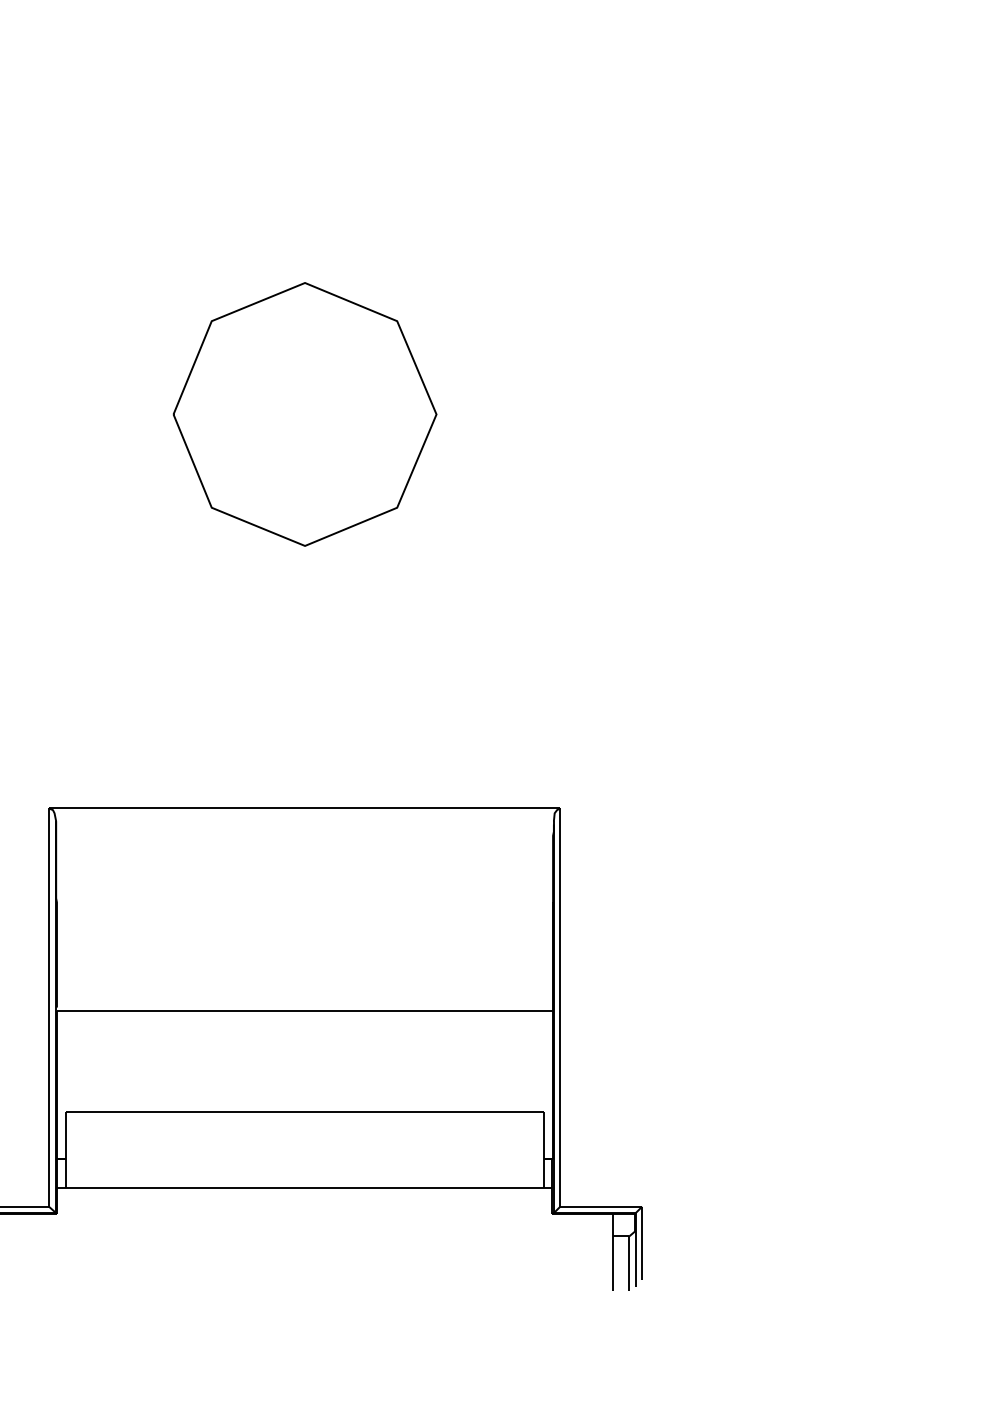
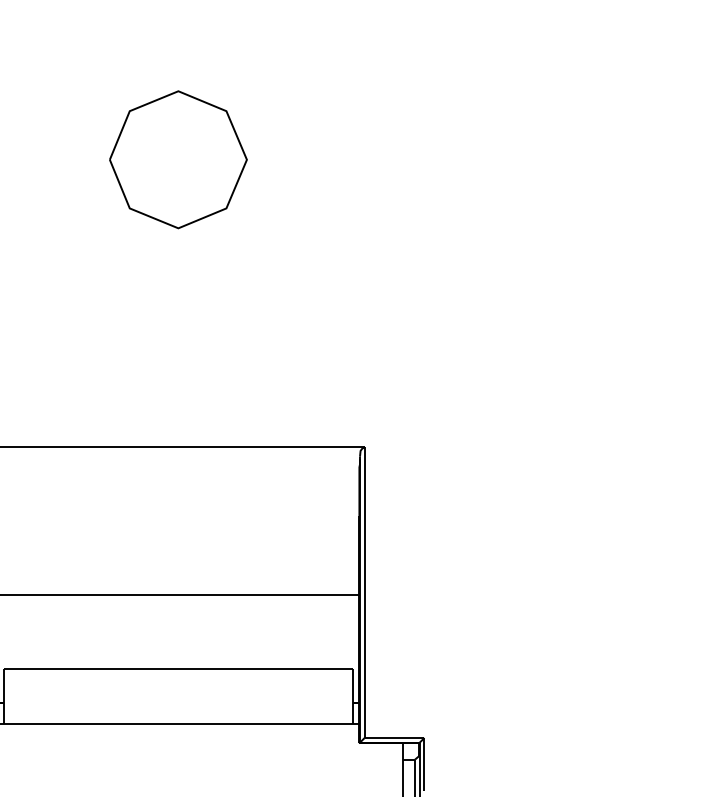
part: (304, 413) -> (178, 159), size x0.71

